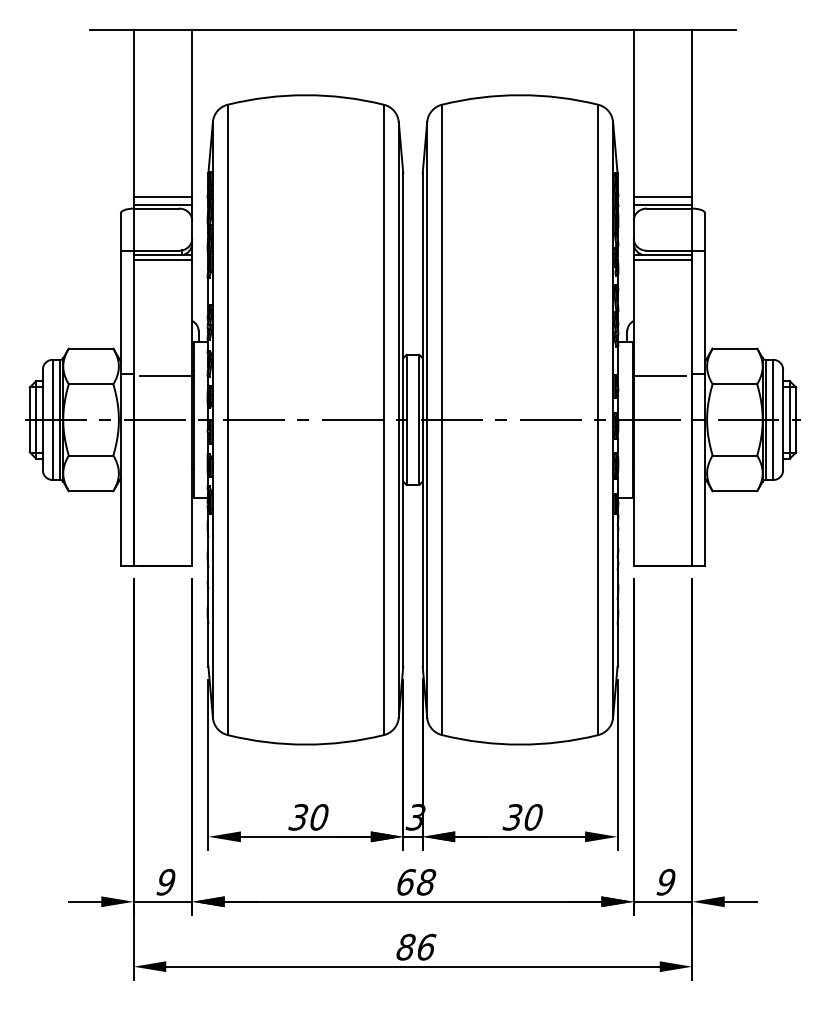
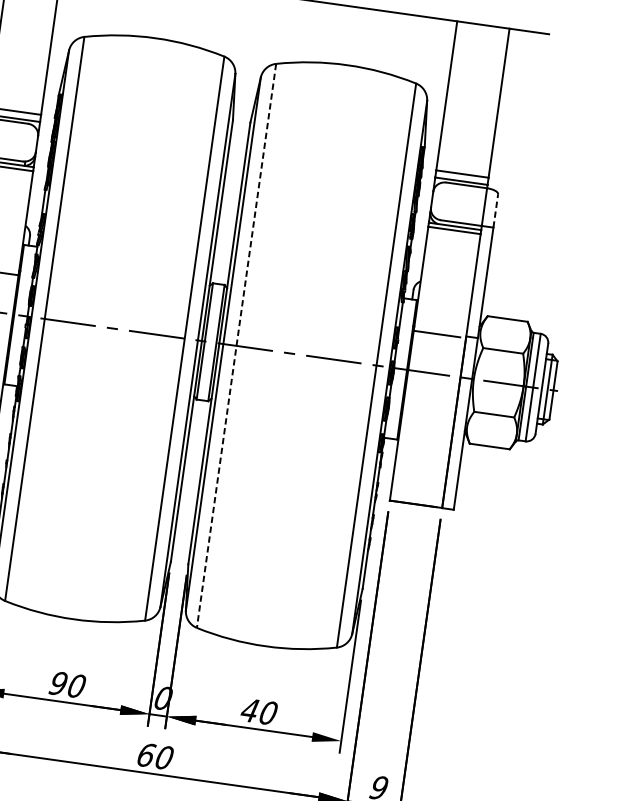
line: (705, 232) -> (495, 211), solid -> dashed
line: (441, 420) -> (236, 346), solid -> dashed
text: (298, 817) -> (58, 683), 30 -> 90
text: (415, 817) -> (162, 698), 3 -> 0
text: (512, 817) -> (249, 710), 30 -> 40
text: (426, 882) -> (164, 757), 68 -> 60

